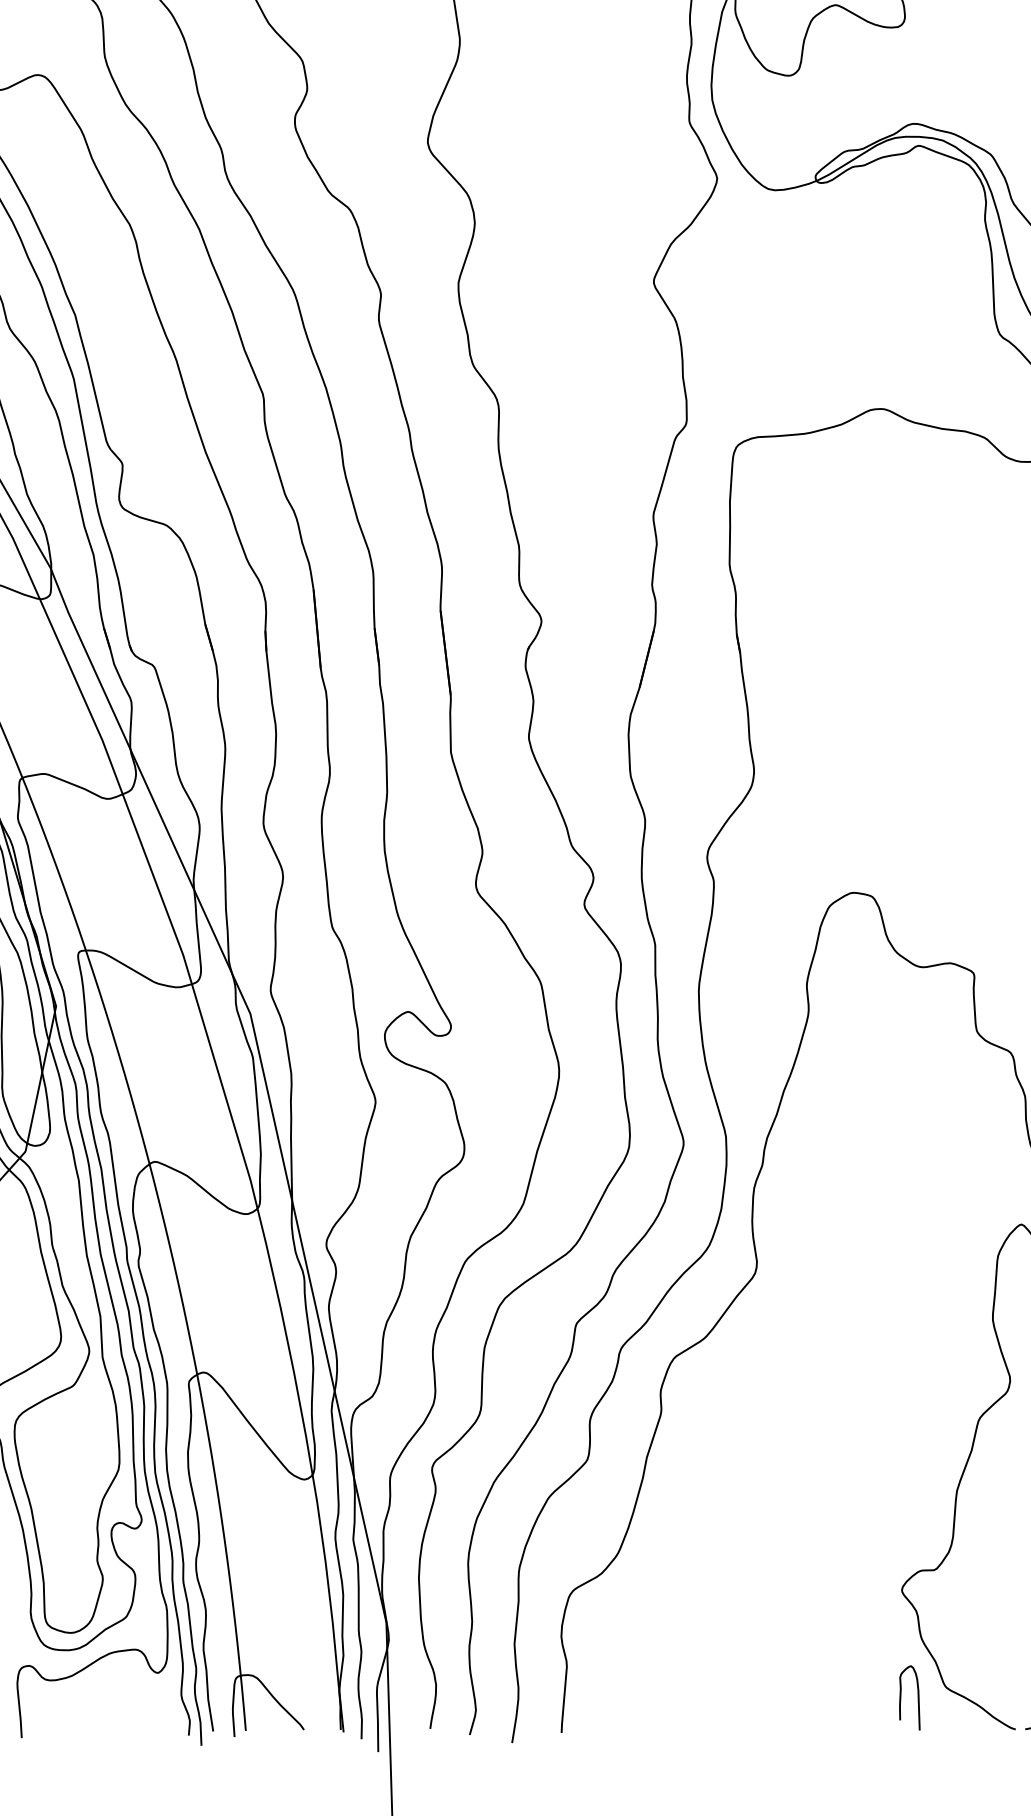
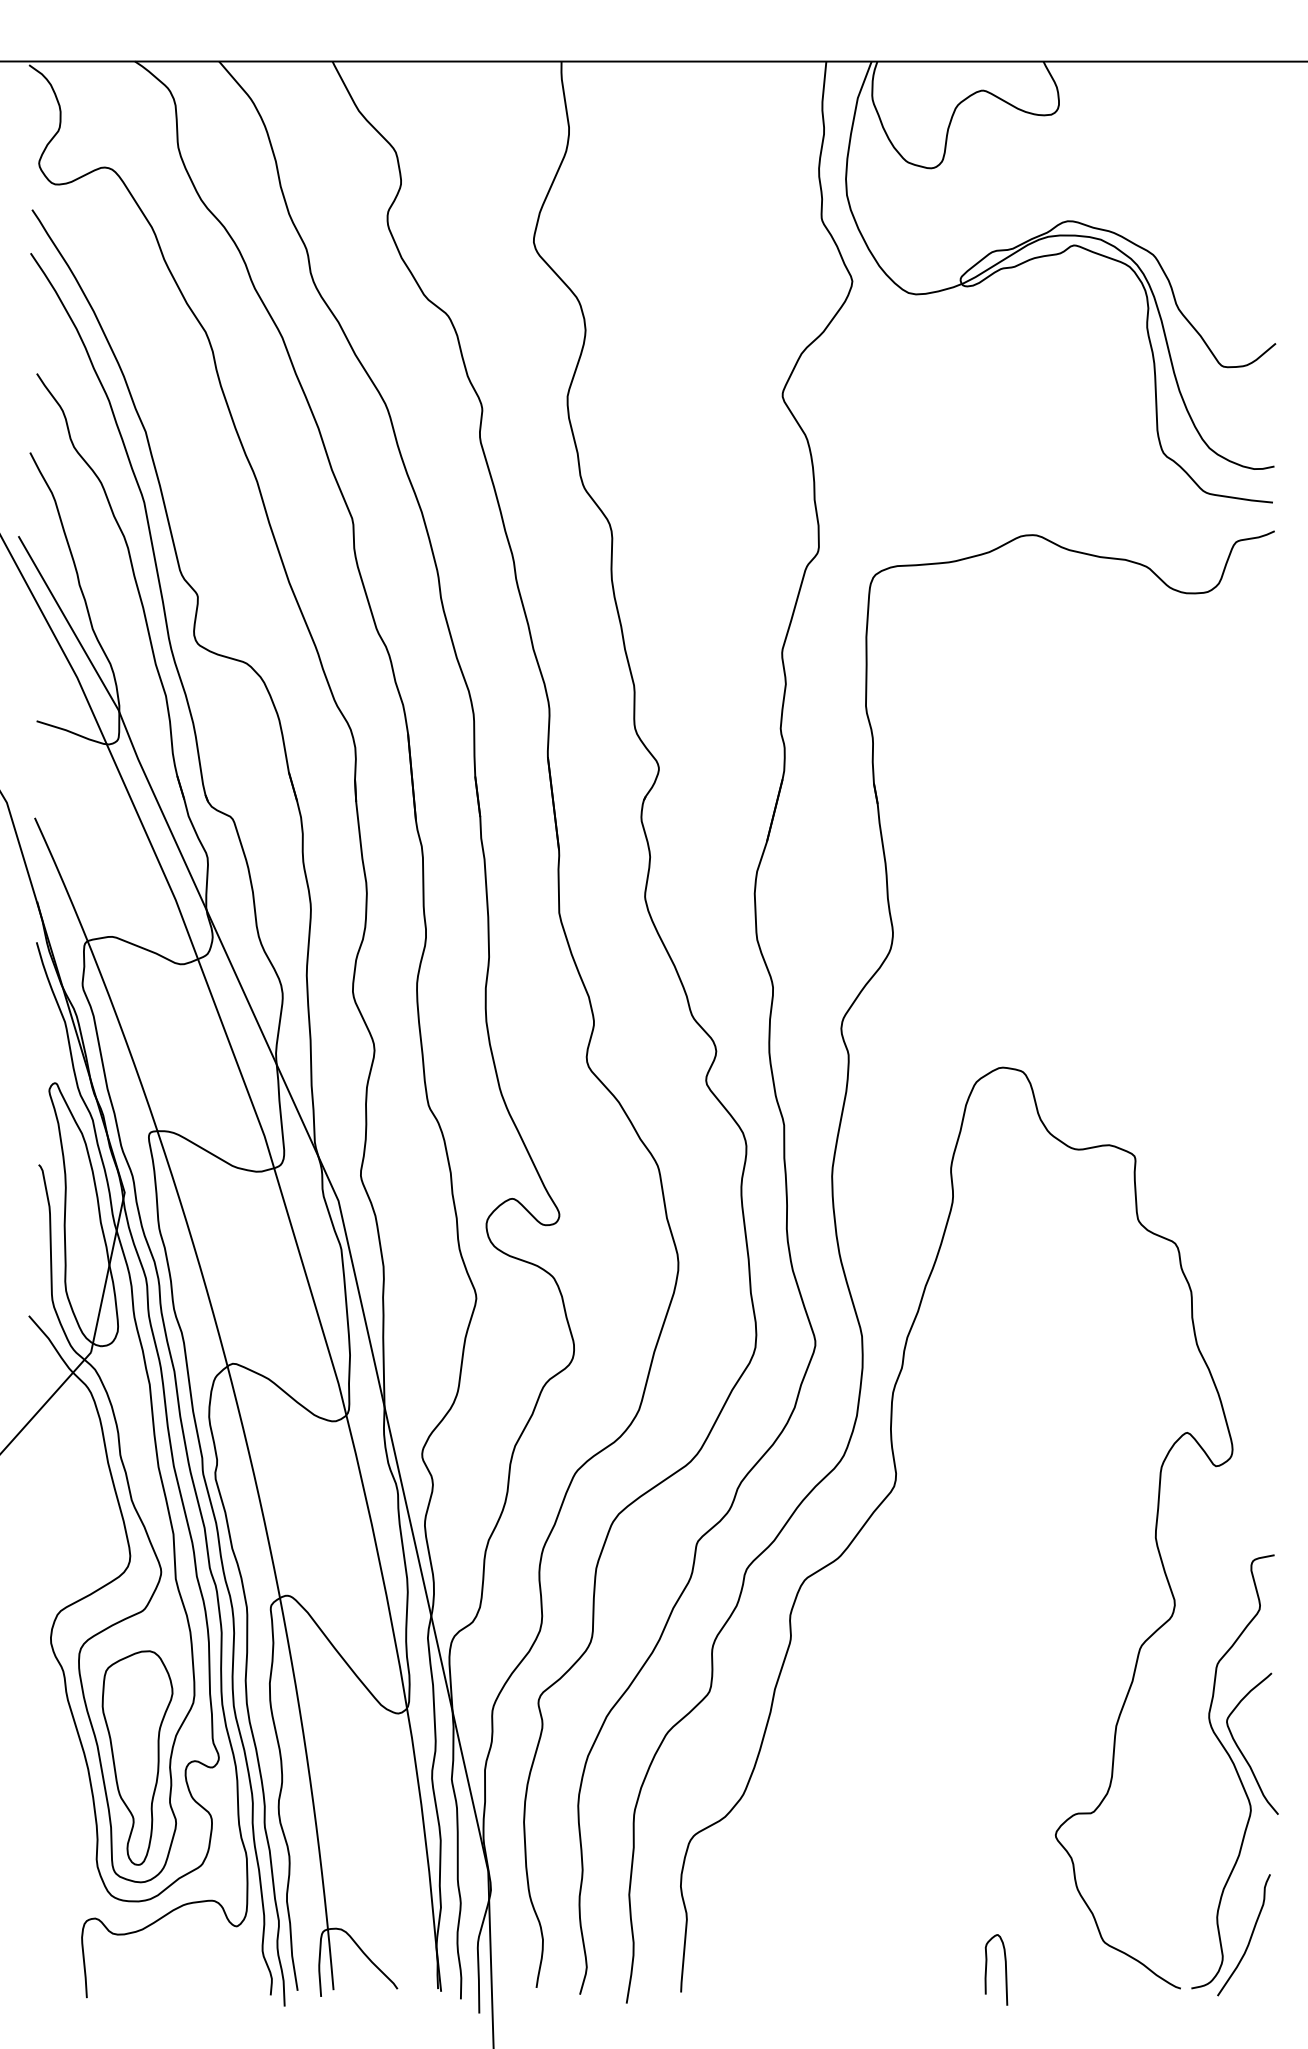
part: (67, 1519) -> (137, 1757), added
curve: (918, 1697) -> (1005, 1969), moved

